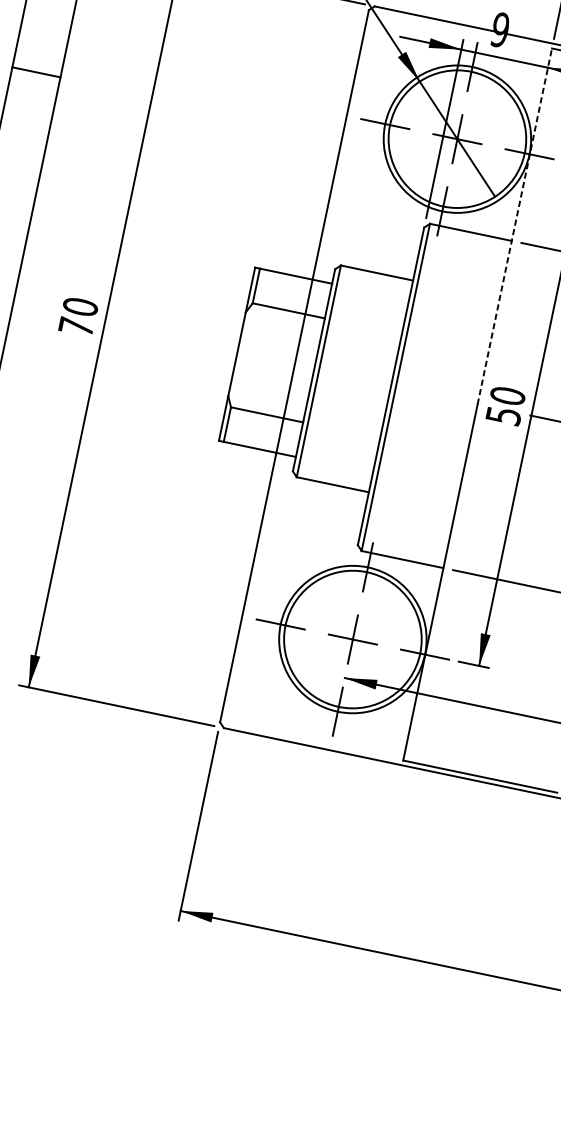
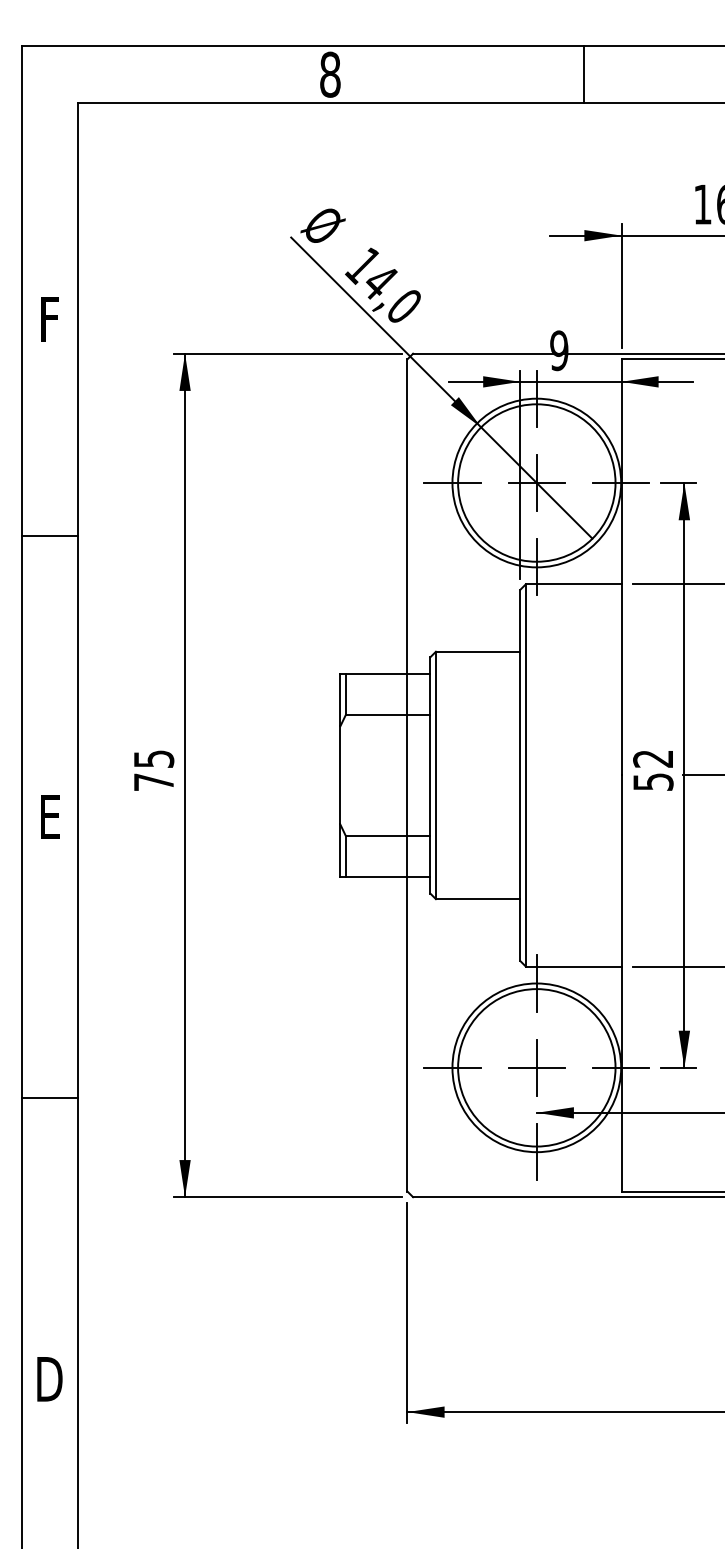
line: (36, 72) -> (49, 535), moved
line: (514, 225) -> (621, 566), dashed -> solid
text: (80, 307) -> (153, 759), 70 -> 75
text: (508, 395) -> (653, 758), 50 -> 52

